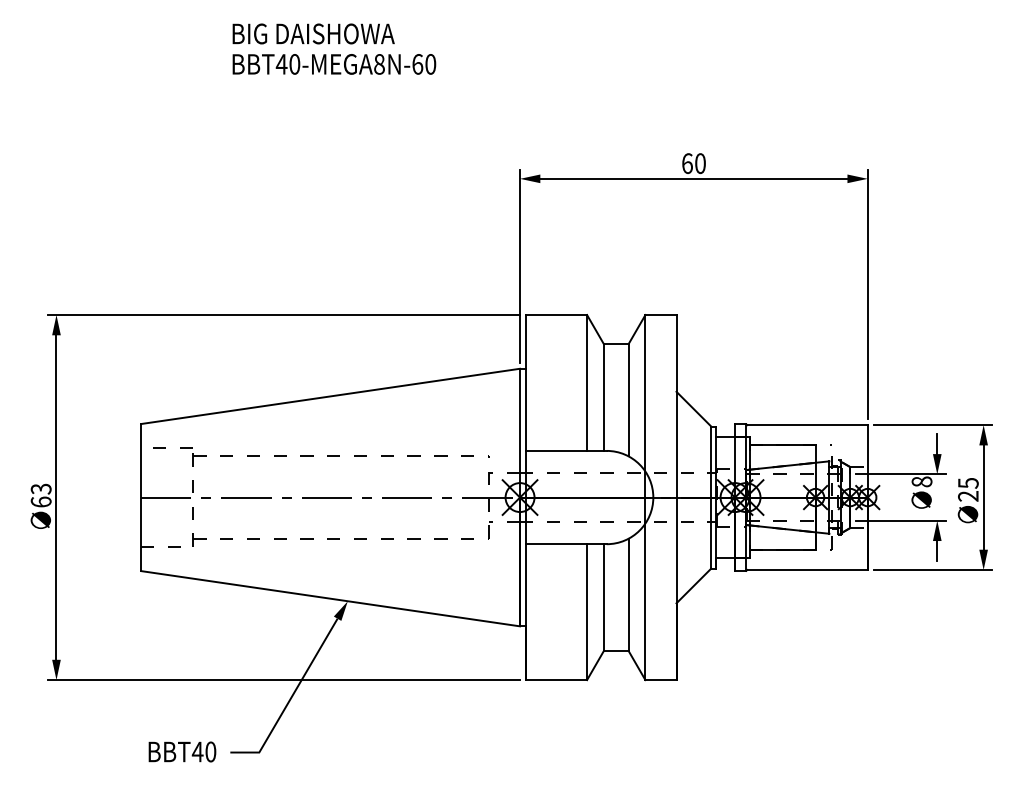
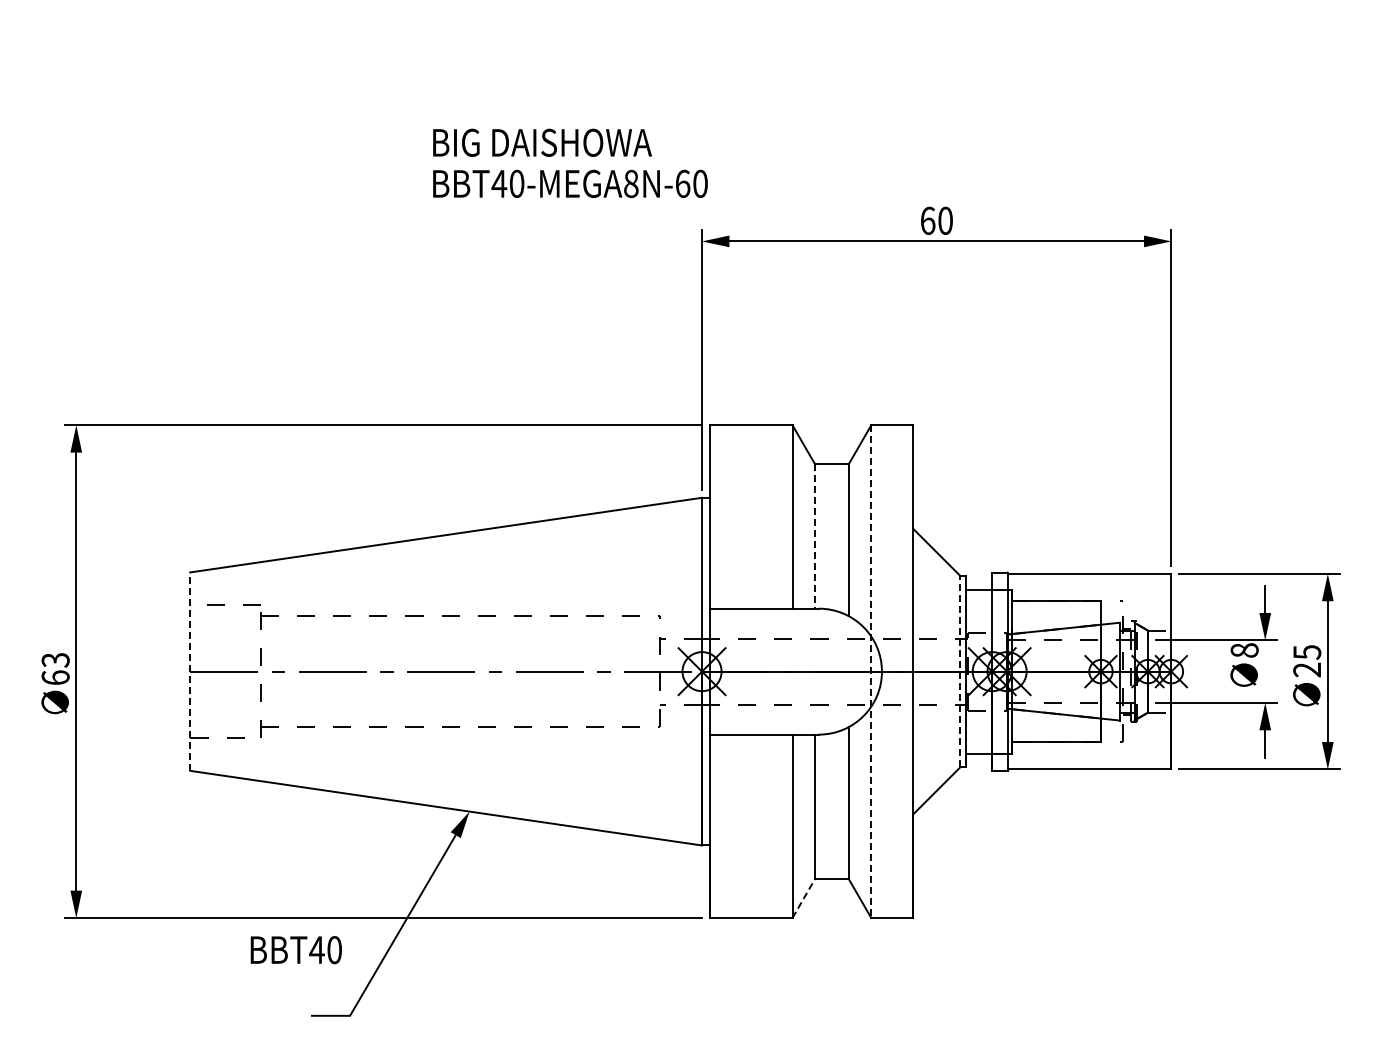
text: (334, 48) -> (570, 162), moved
line: (604, 398) -> (815, 537), solid -> dashed
line: (141, 497) -> (190, 671), solid -> dashed
line: (711, 497) -> (960, 671), solid -> dashed
line: (645, 498) -> (871, 672), solid -> dashed
line: (595, 665) -> (803, 898), solid -> dashed
text: (181, 752) -> (295, 950), moved

